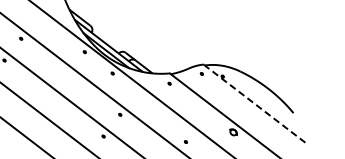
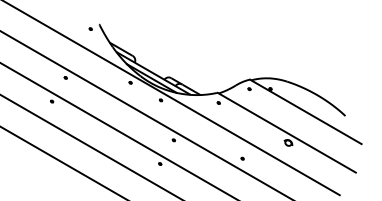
line: (255, 104) -> (306, 112), dashed -> solid

